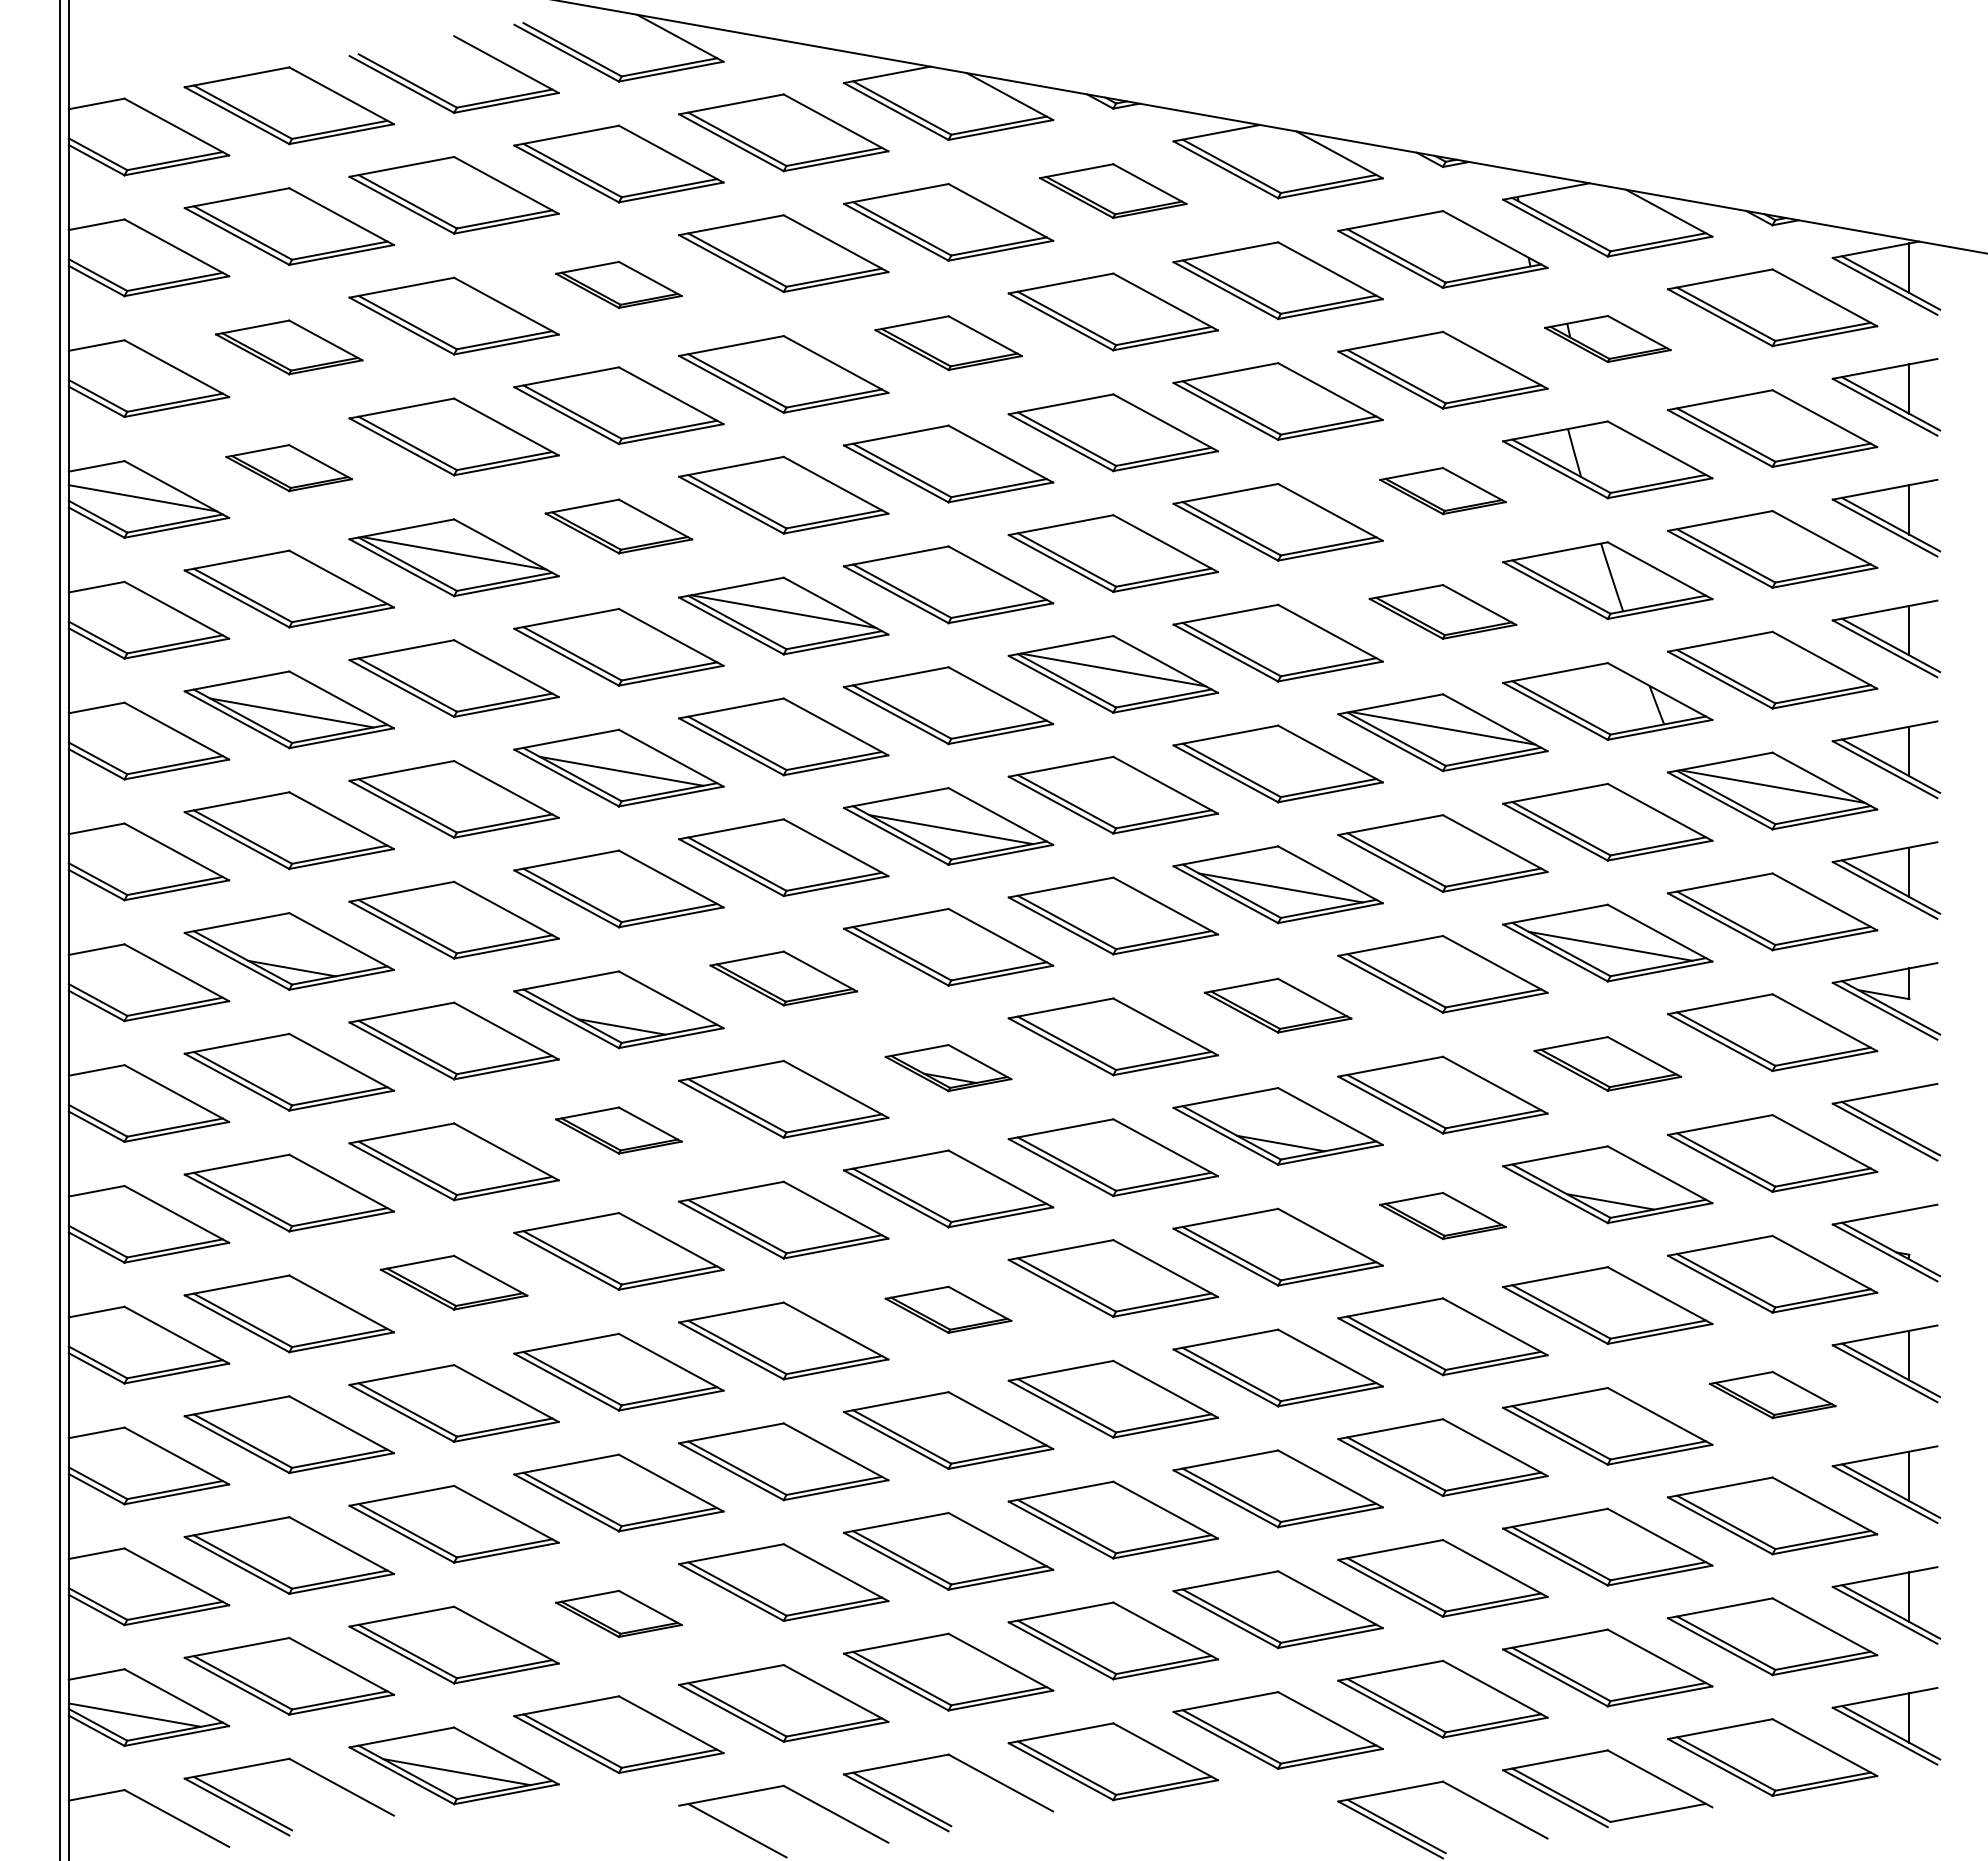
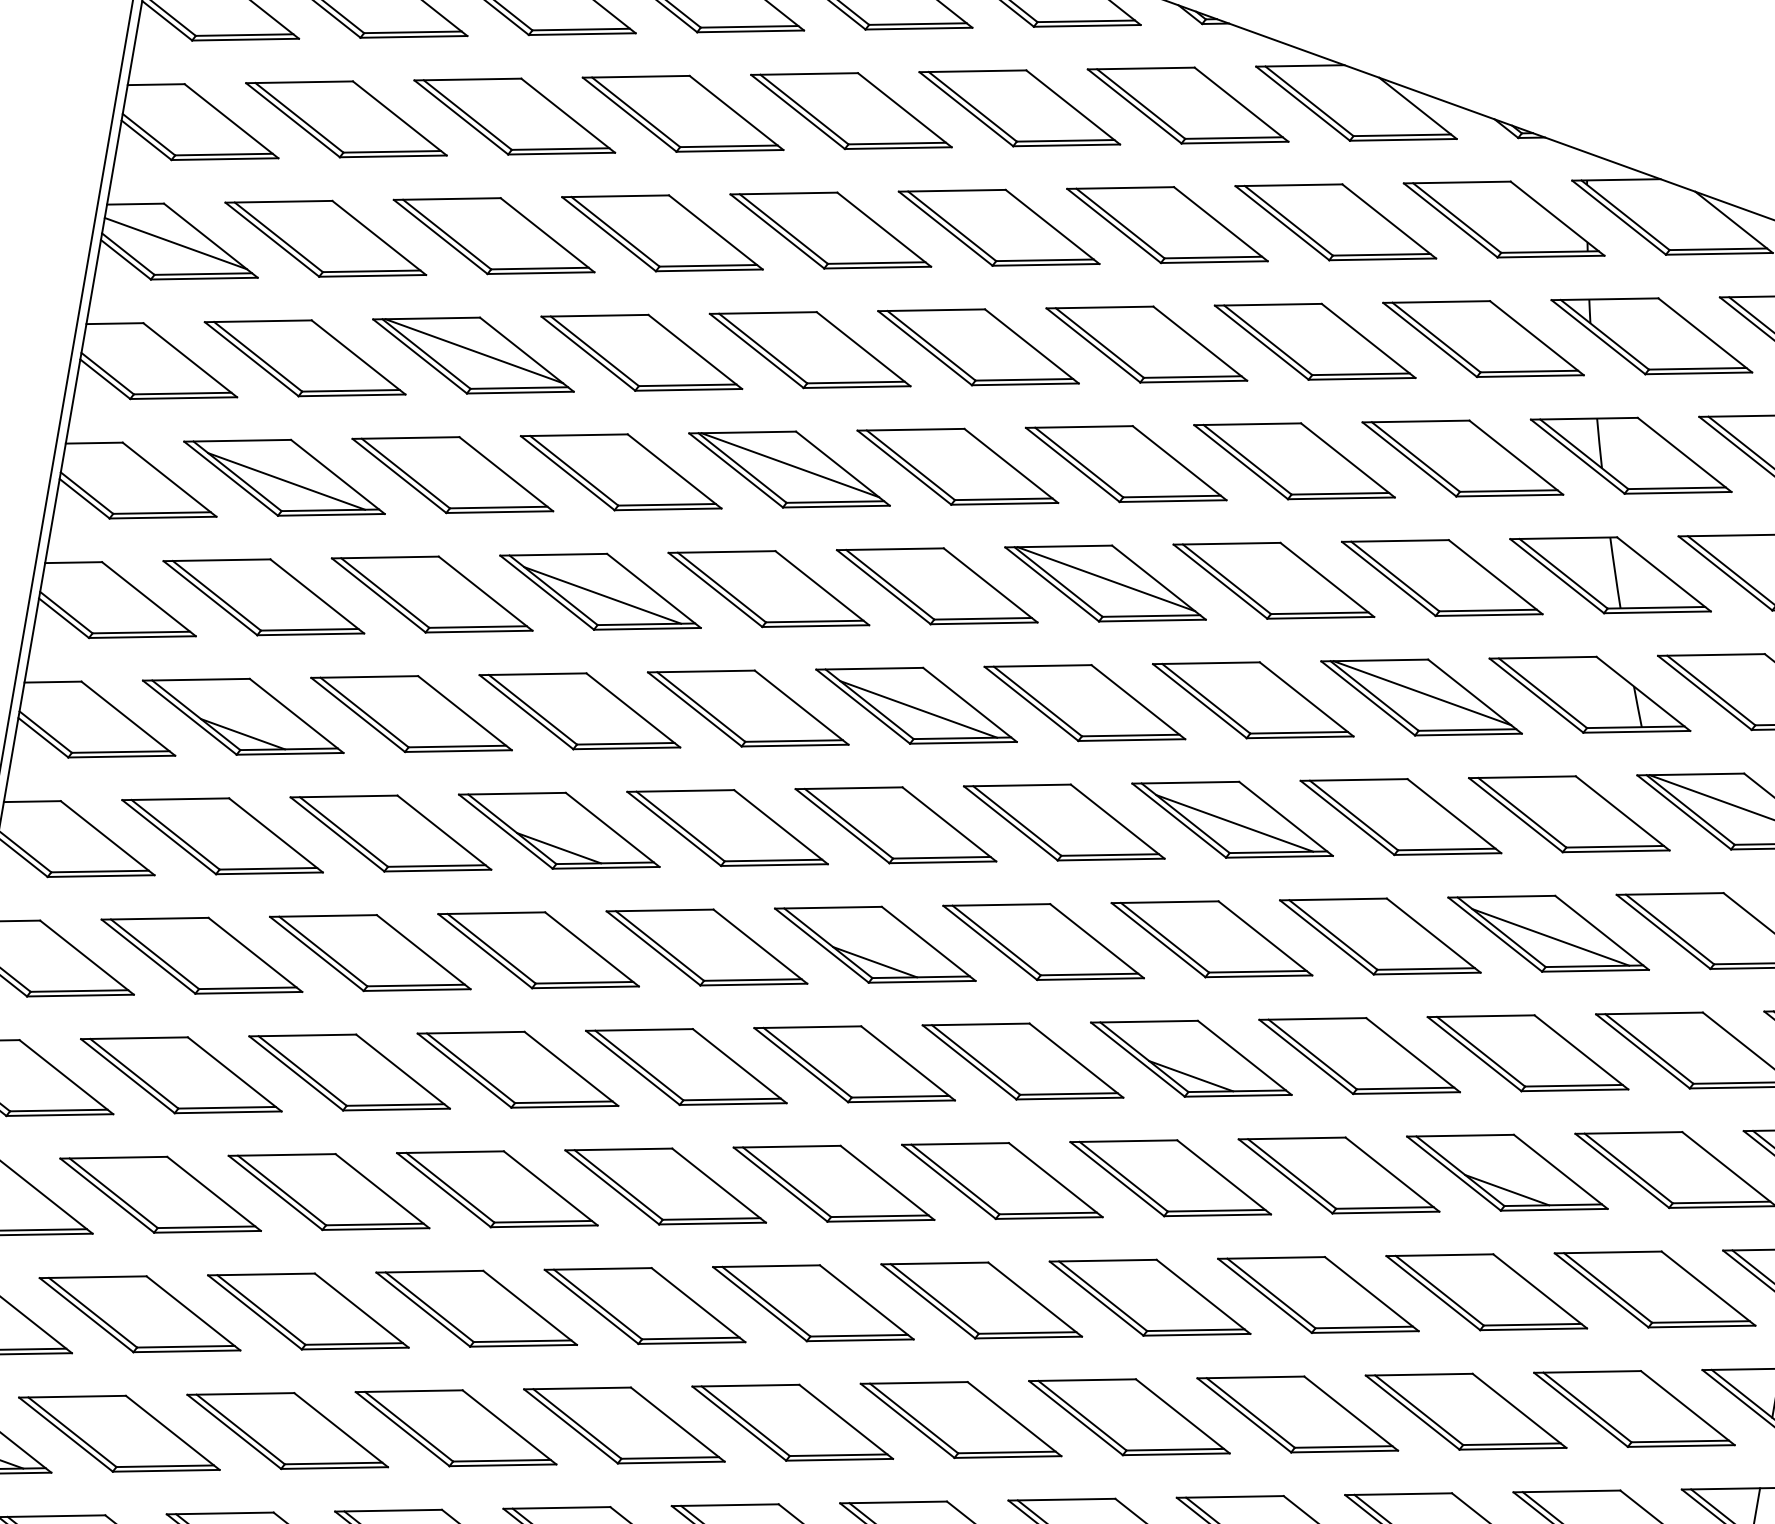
part: (1112, 190) -> (1187, 104), size x1.43
part: (618, 284) -> (682, 113), size x1.67
part: (1607, 338) -> (1651, 335), size x1.67
part: (948, 342) -> (999, 227), size x1.43
part: (288, 347) -> (345, 119), size x1.43
part: (288, 467) -> (325, 238), size x1.67
part: (1442, 490) -> (1462, 457), size x1.67
part: (618, 526) -> (641, 352), size x1.43
part: (1442, 611) -> (1441, 577), size x1.43
part: (783, 978) -> (727, 827), size x1.43
part: (1277, 1005) -> (1211, 939), size x1.43
part: (1607, 1063) -> (1527, 1052), size x1.43
part: (948, 1067) -> (875, 944), size x1.67
part: (618, 1130) -> (538, 950), size x1.67
part: (1442, 1215) -> (1338, 1174), size x1.67
part: (453, 1282) -> (349, 1072), size x1.43
part: (948, 1309) -> (834, 1183), size x1.67
part: (1772, 1394) -> (1634, 1408), size x1.67
part: (618, 1613) -> (455, 1427), size x1.67

